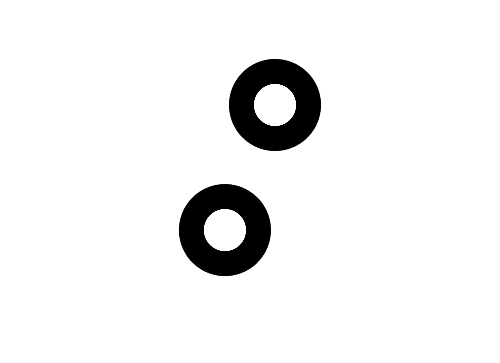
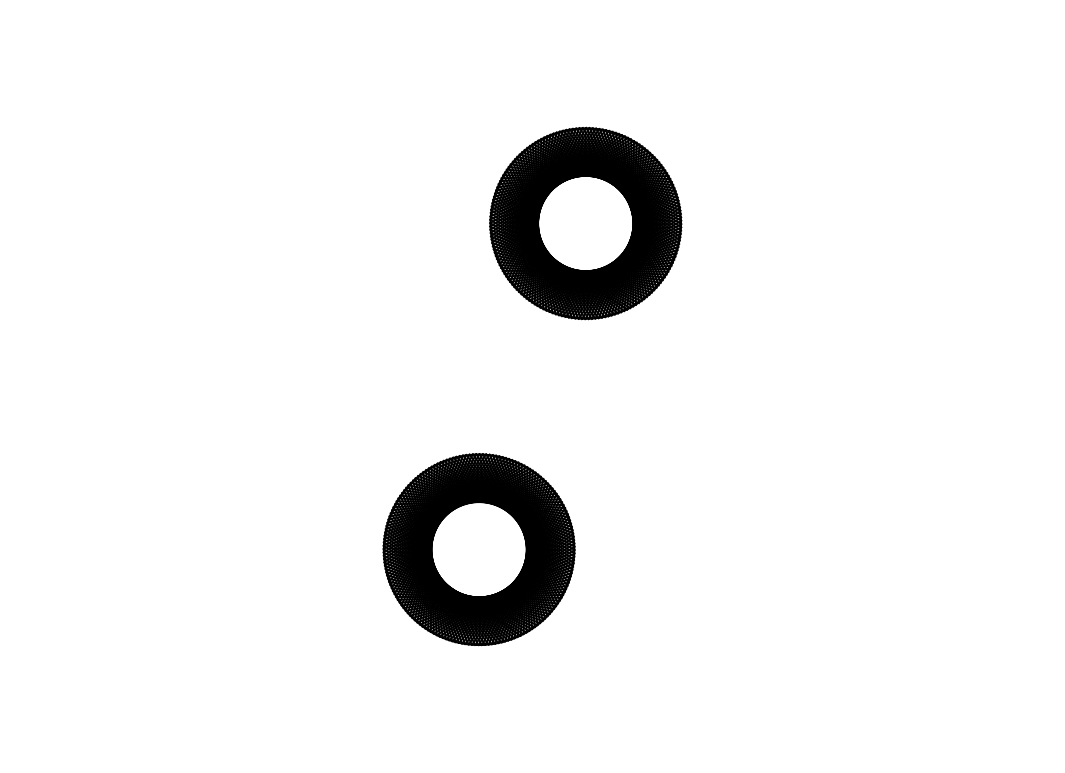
part: (224, 229) -> (478, 548), moved

